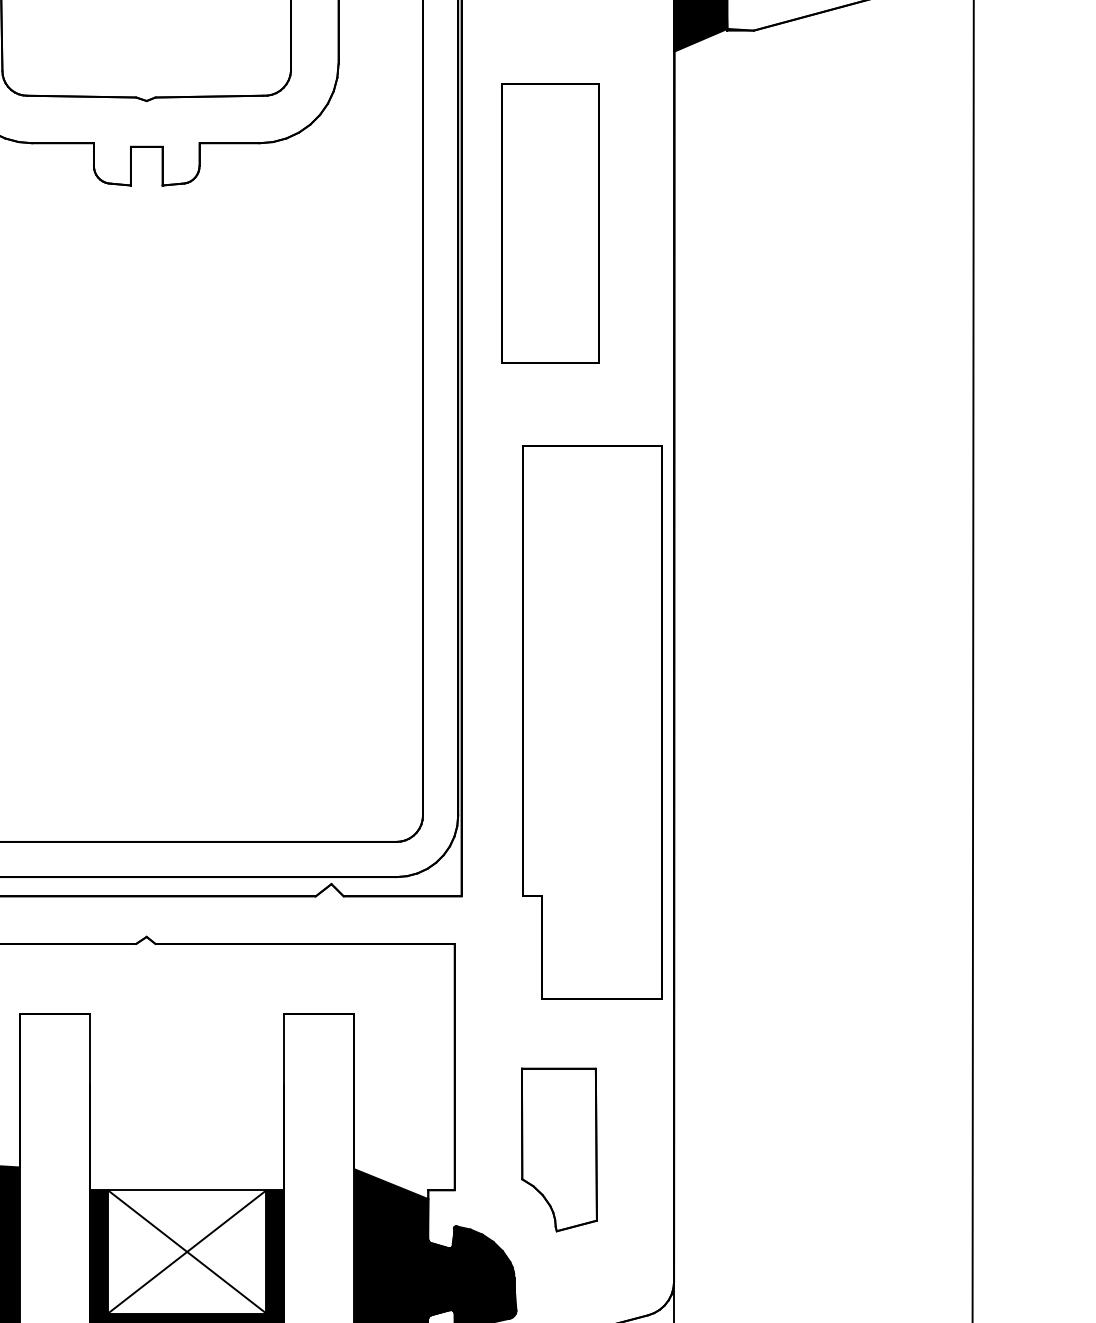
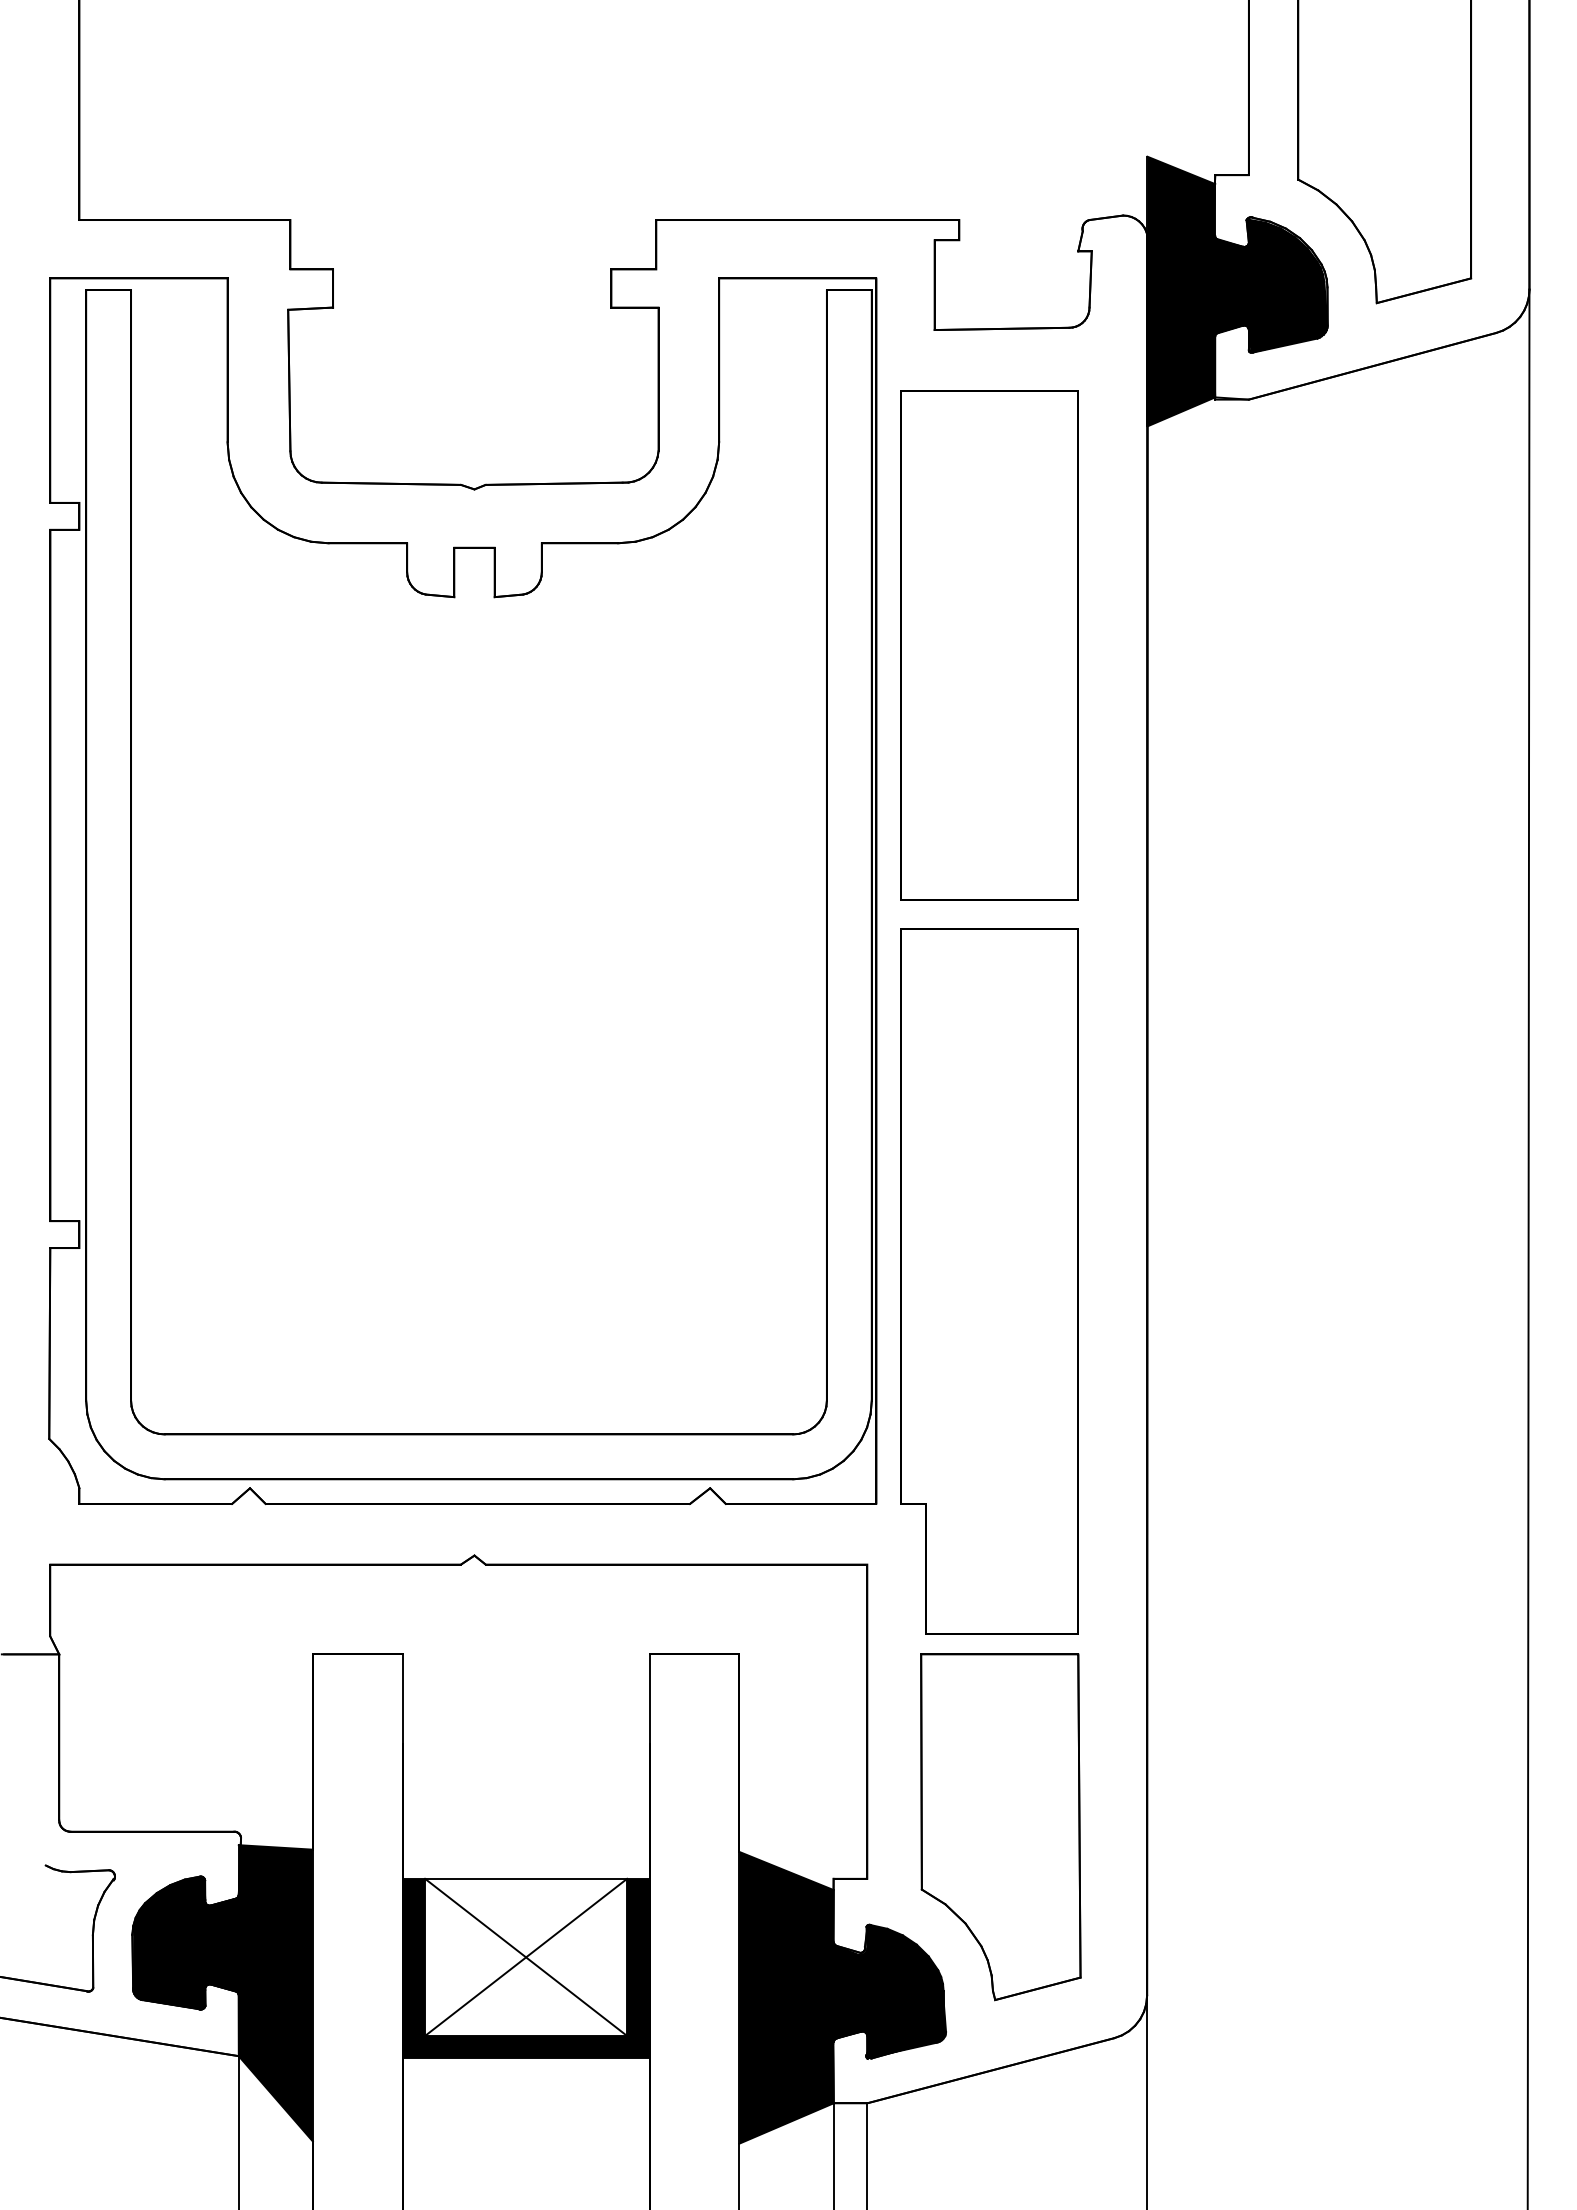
part: (550, 223) -> (989, 645), size x1.43
part: (592, 722) -> (989, 1281), moved
part: (559, 1150) -> (1000, 1827), size x1.67

